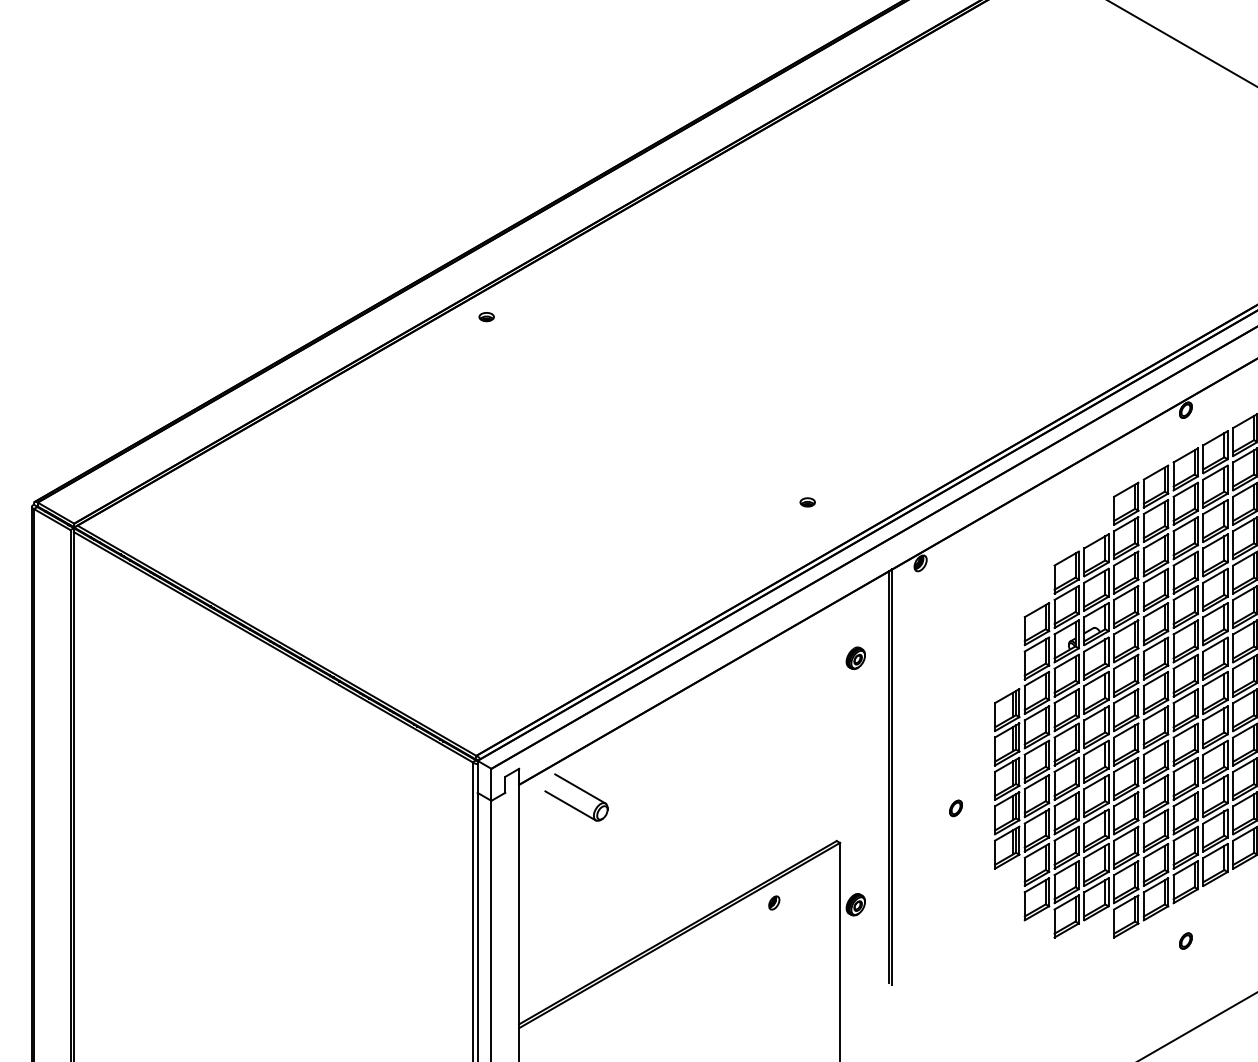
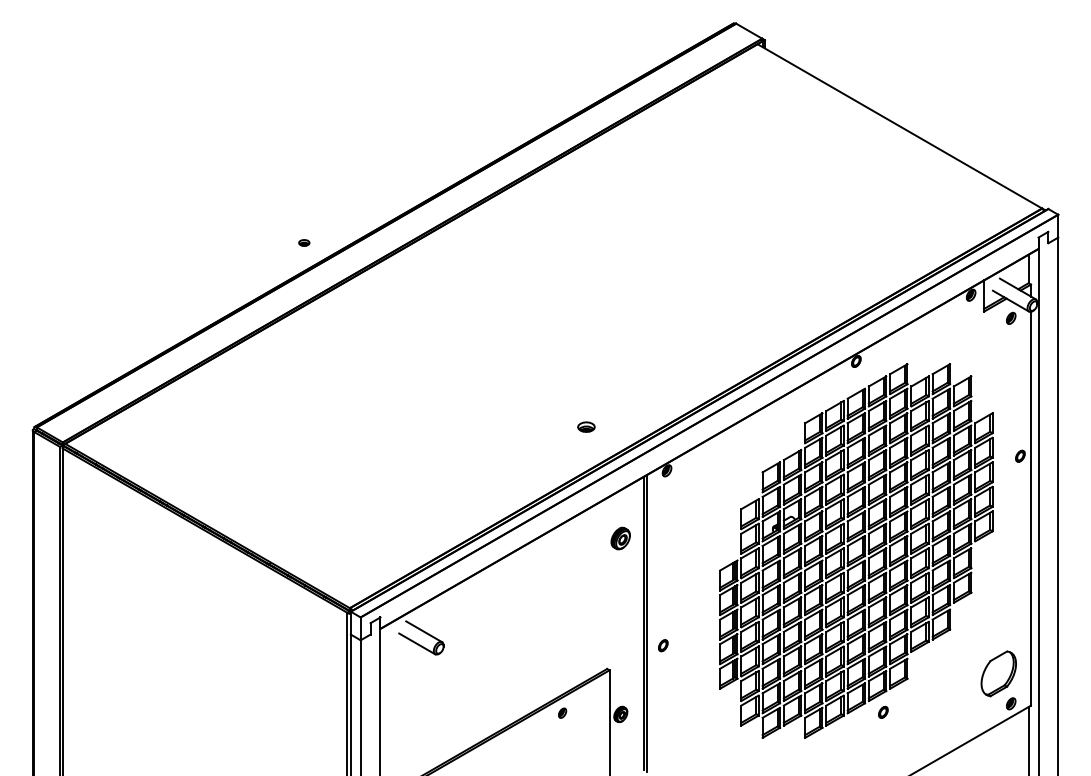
part: (486, 316) -> (304, 242), moved
part: (807, 502) -> (586, 427), size x1.6
part: (855, 658) -> (620, 538), size x1.4
part: (956, 808) -> (663, 645), moved
part: (1186, 939) -> (883, 711), moved

